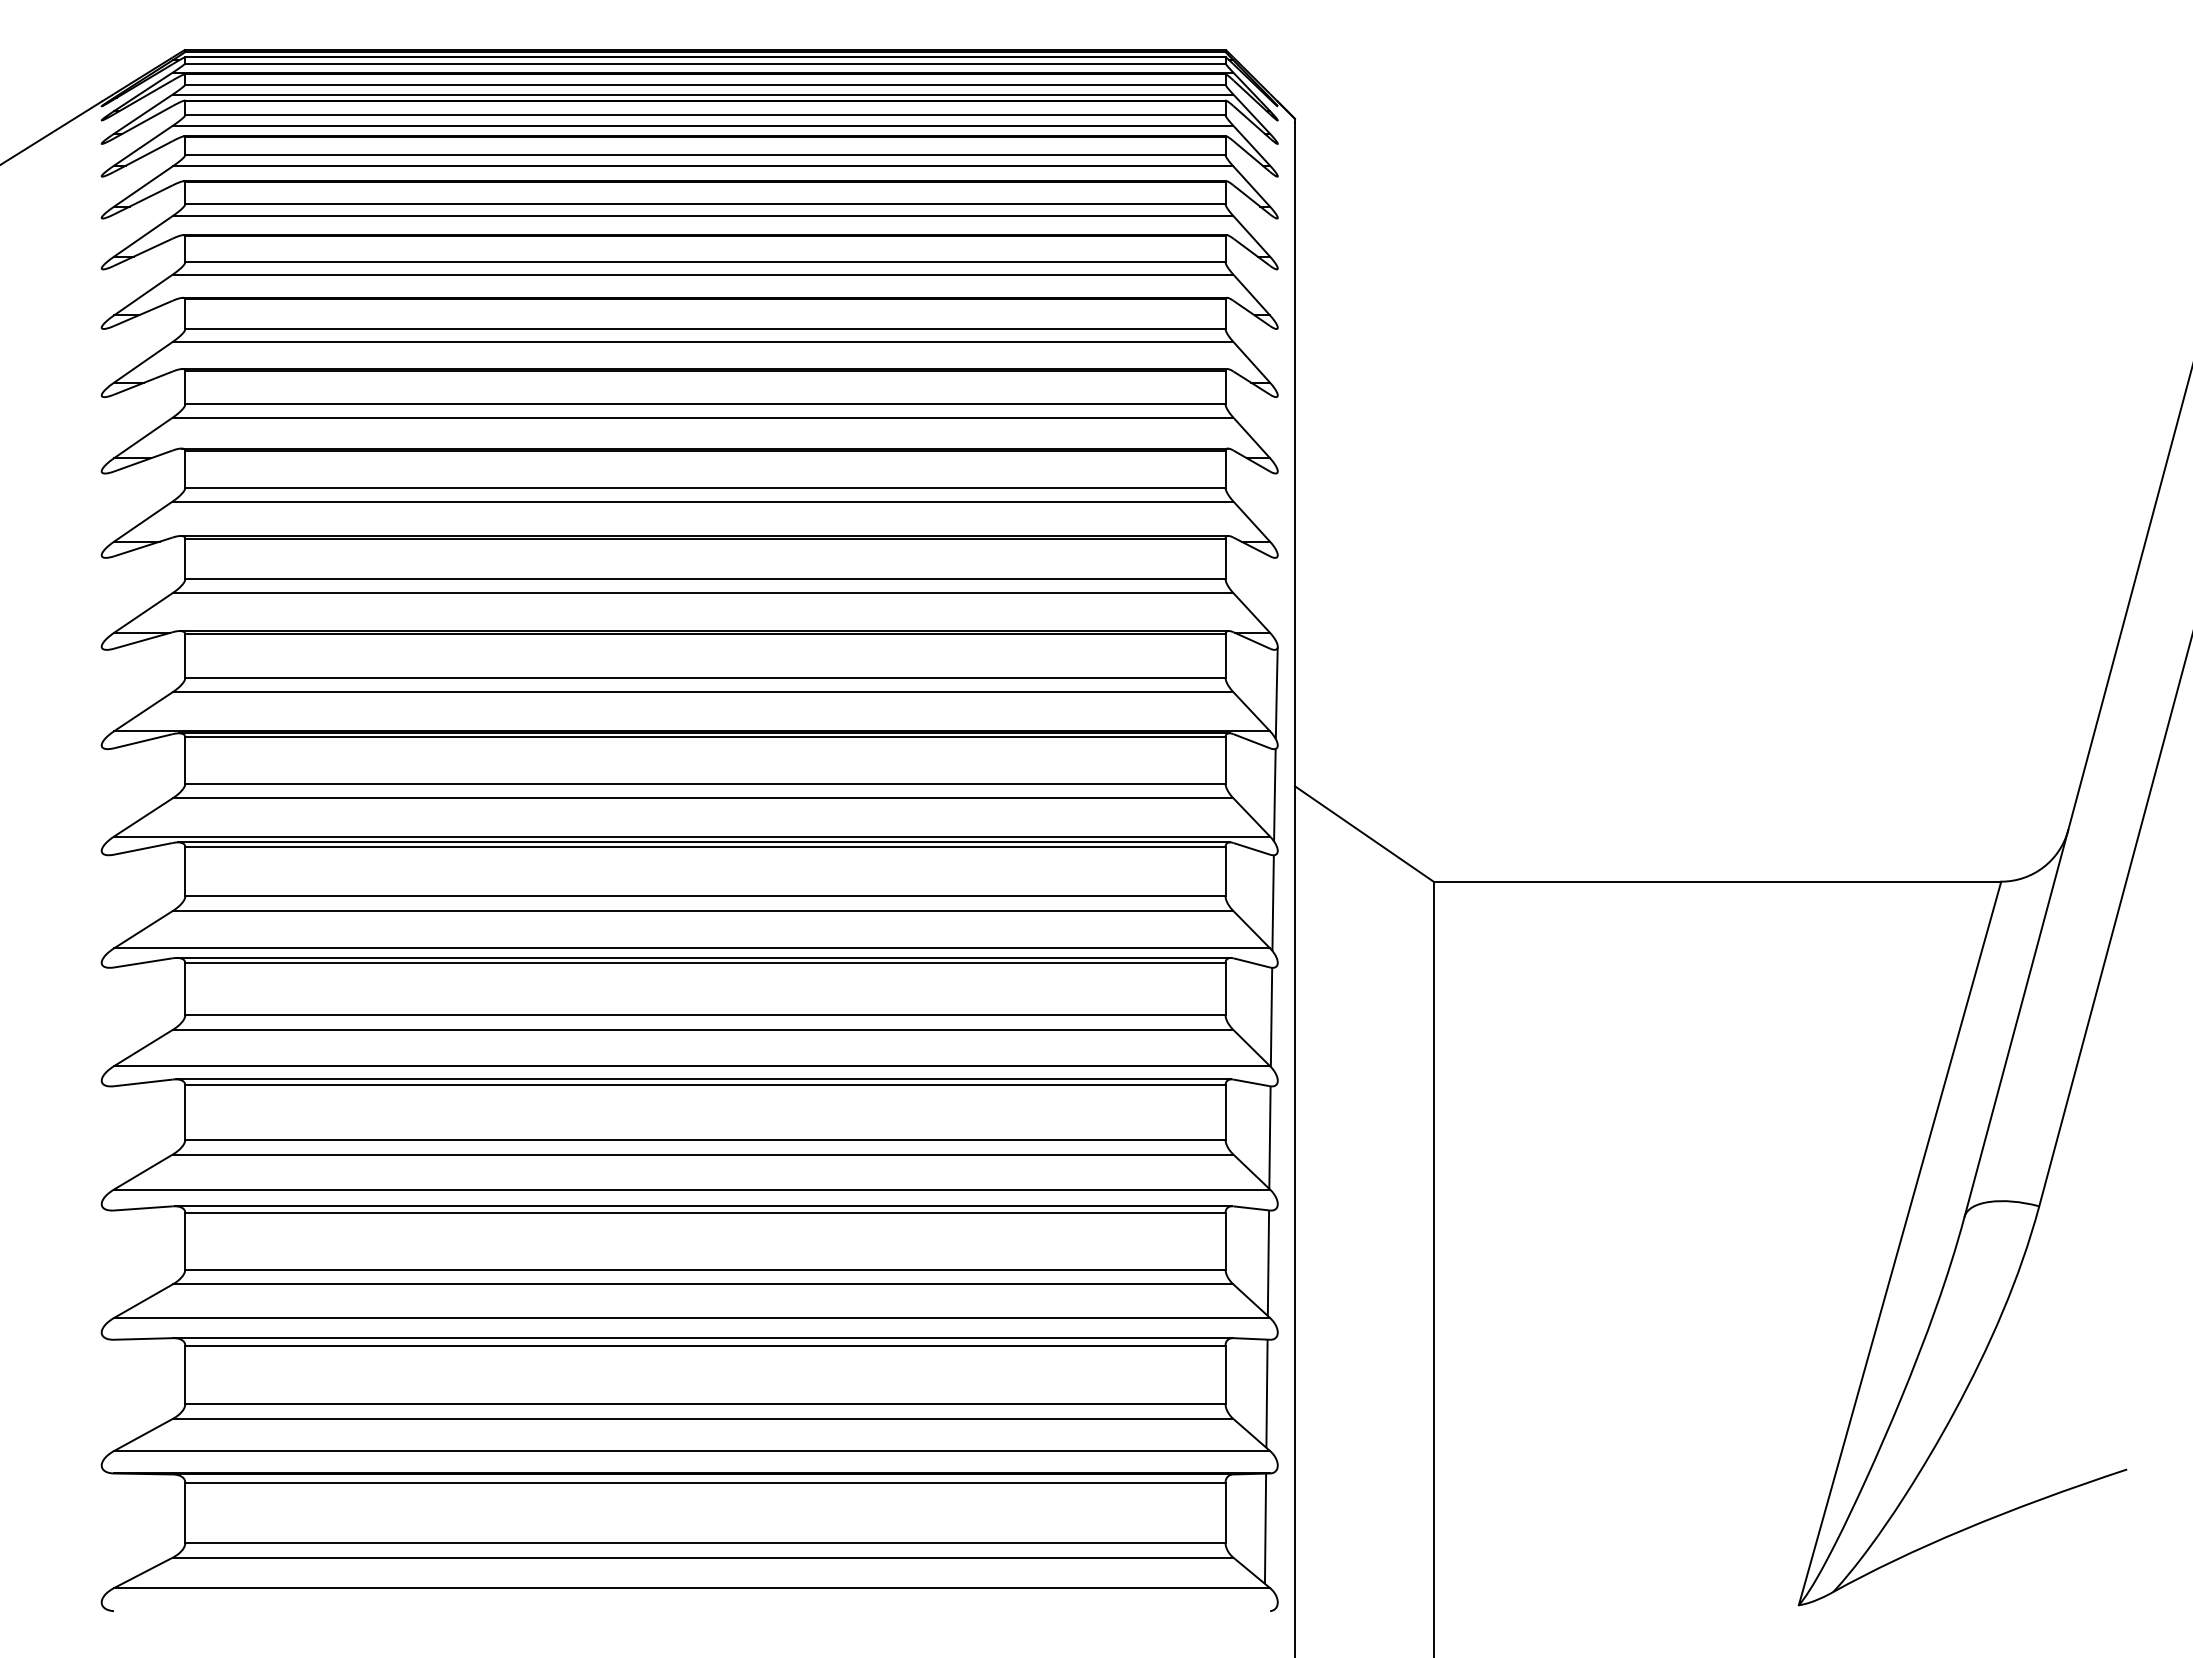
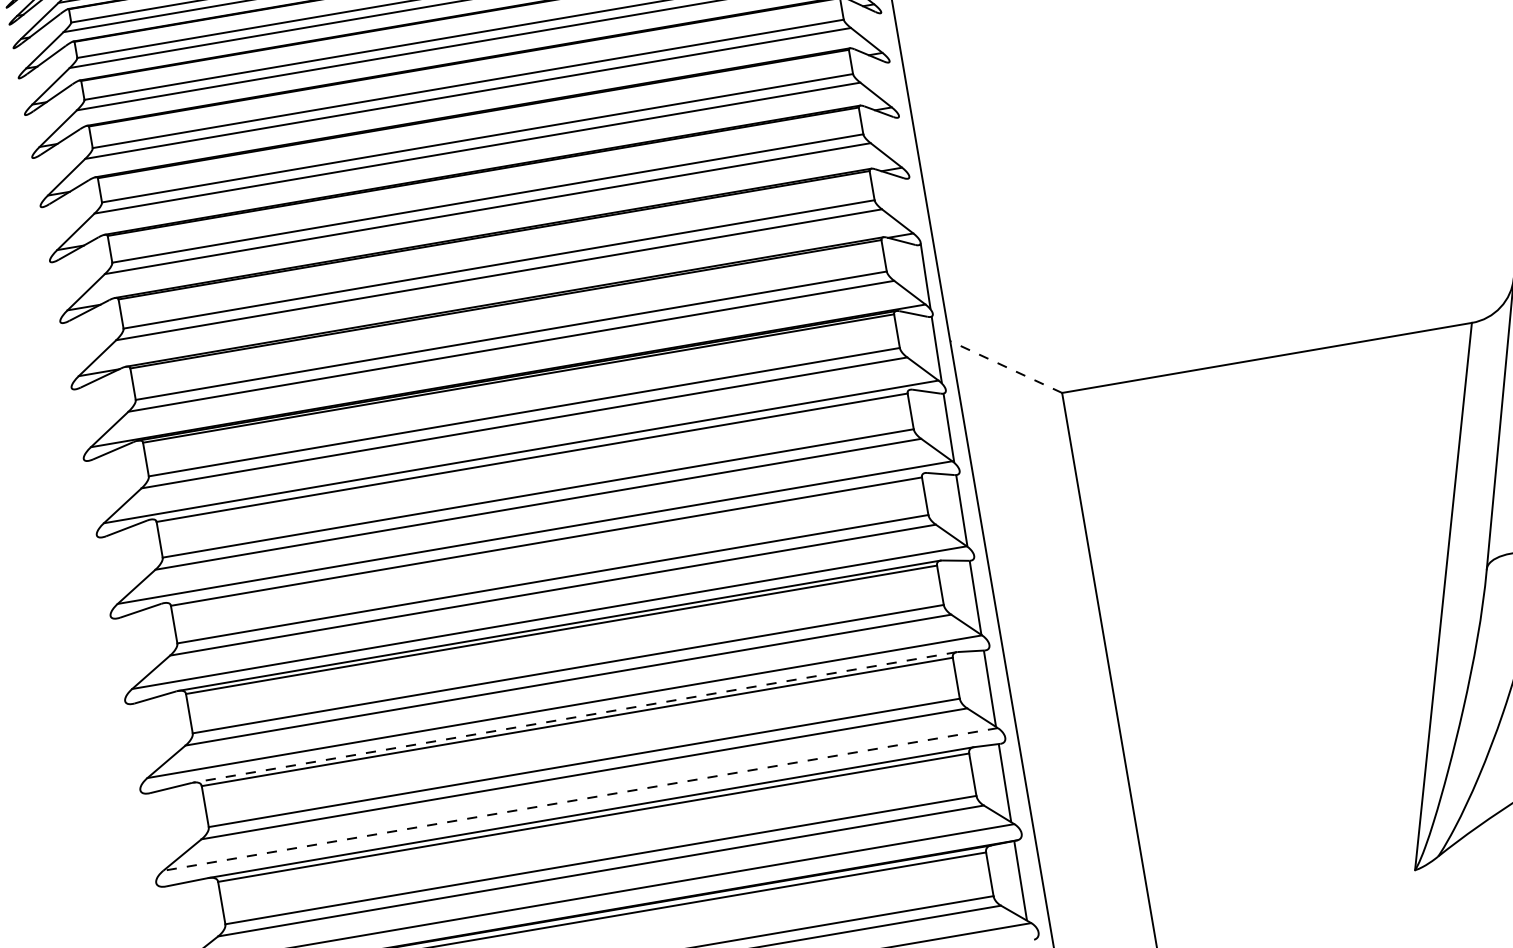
line: (1363, 833) -> (1005, 366), solid -> dashed
line: (704, 842) -> (530, 454), removed
line: (703, 957) -> (544, 537), removed
line: (703, 1206) -> (575, 717), solid -> dashed
line: (691, 1318) -> (580, 799), solid -> dashed

